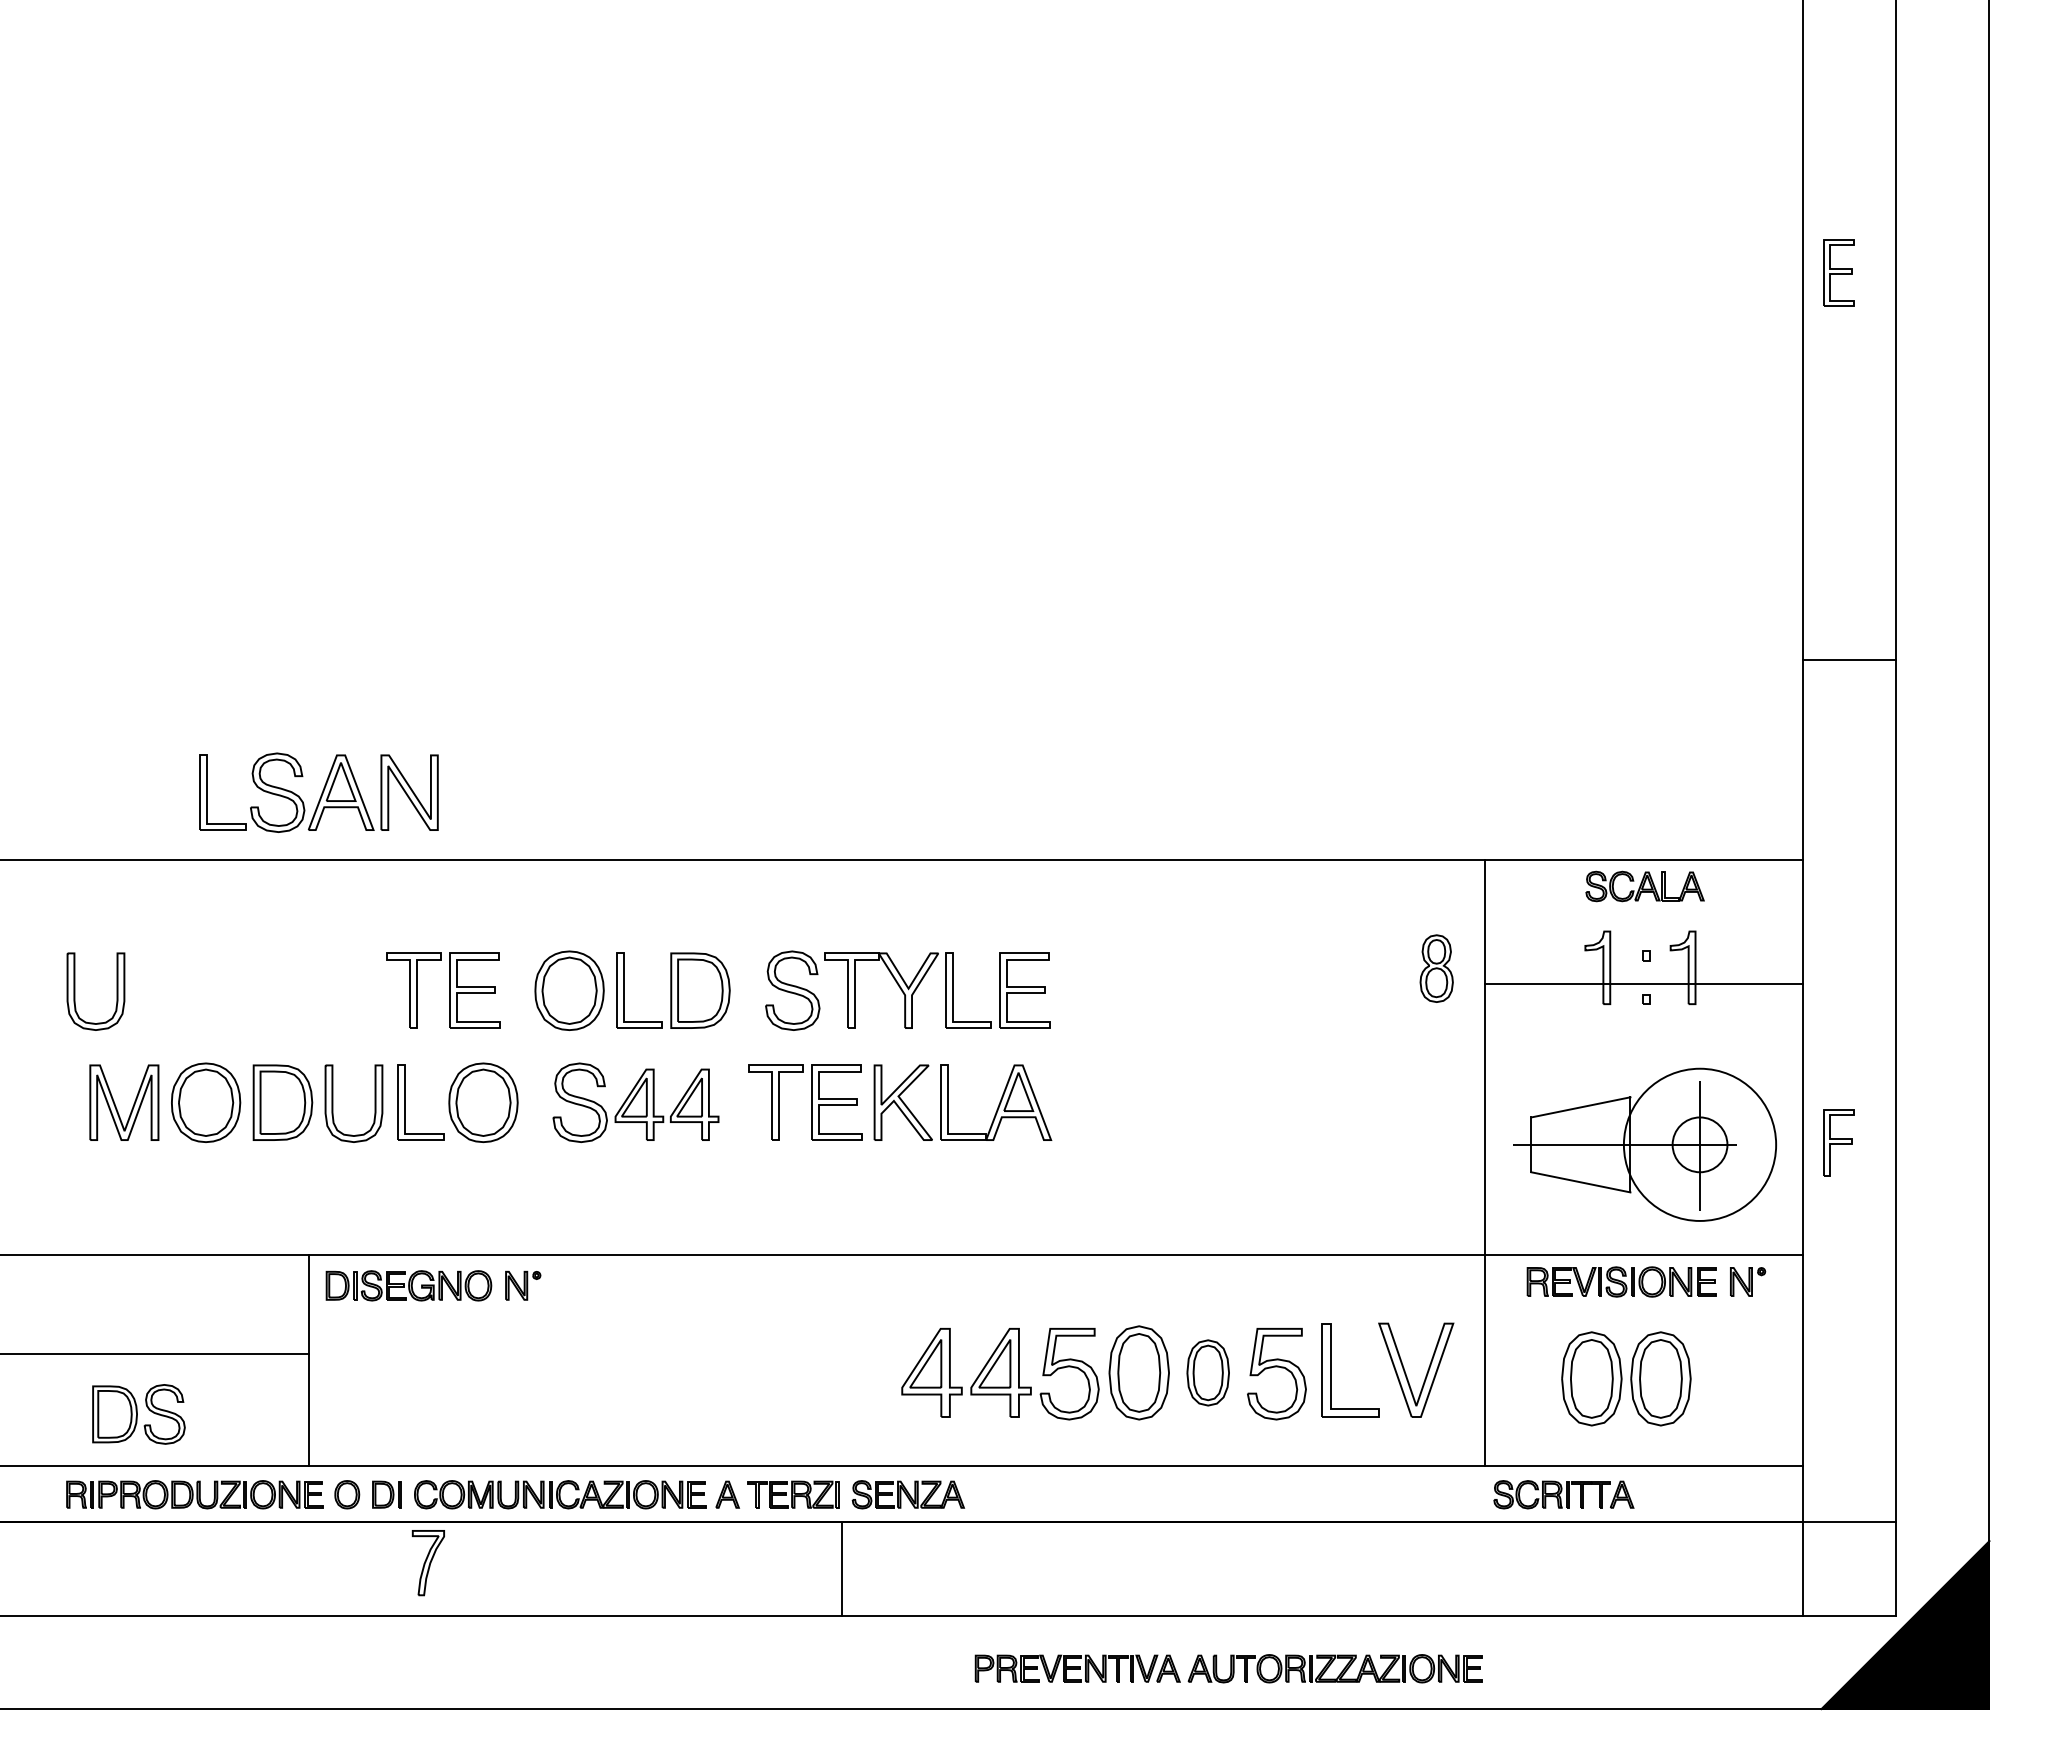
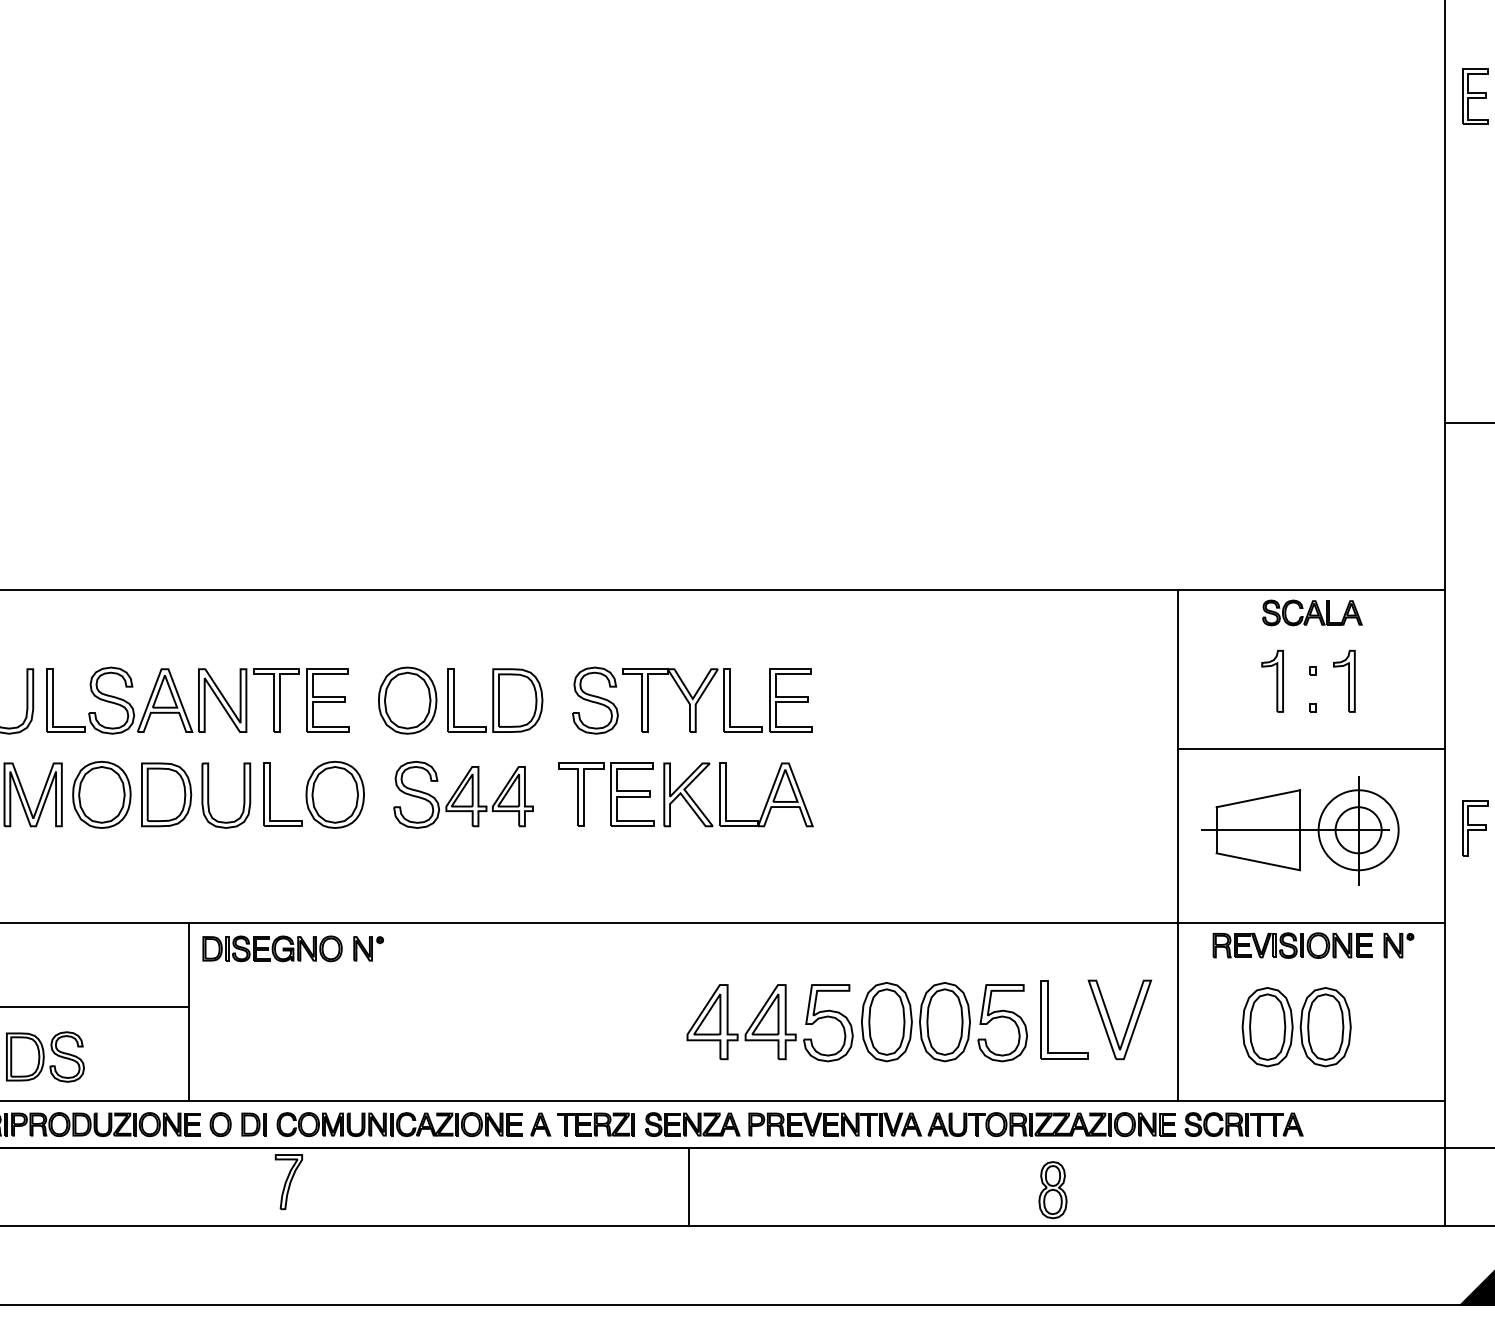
part: (318, 792) -> (146, 700), moved
part: (1436, 968) -> (1052, 1190), moved
line: (1643, 984) -> (1311, 749), moved
circle: (1699, 1144) -> (1358, 829), size x0.62
part: (1207, 1372) -> (944, 1021), size x1.43
line: (842, 1568) -> (689, 1186), moved
part: (1228, 1668) -> (961, 1124), moved

